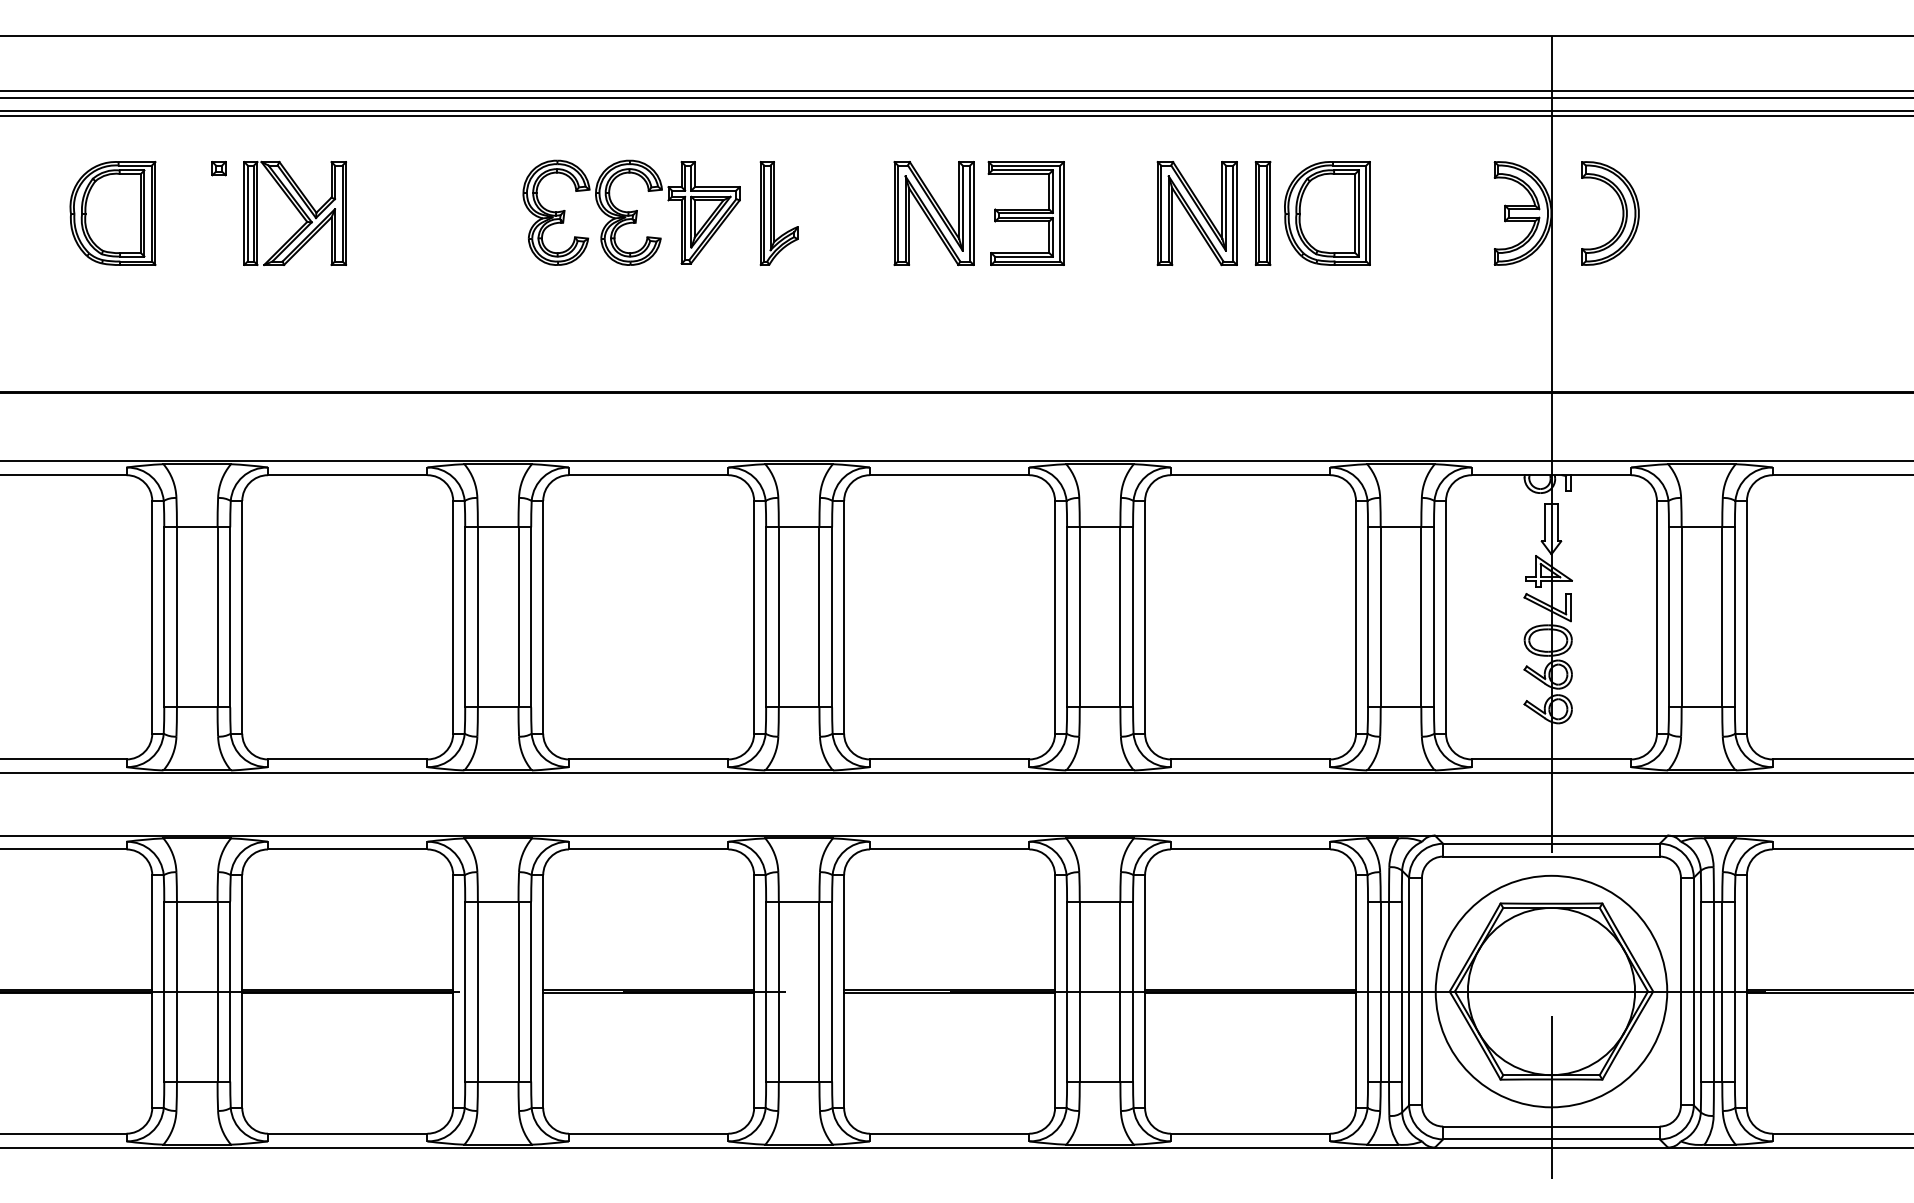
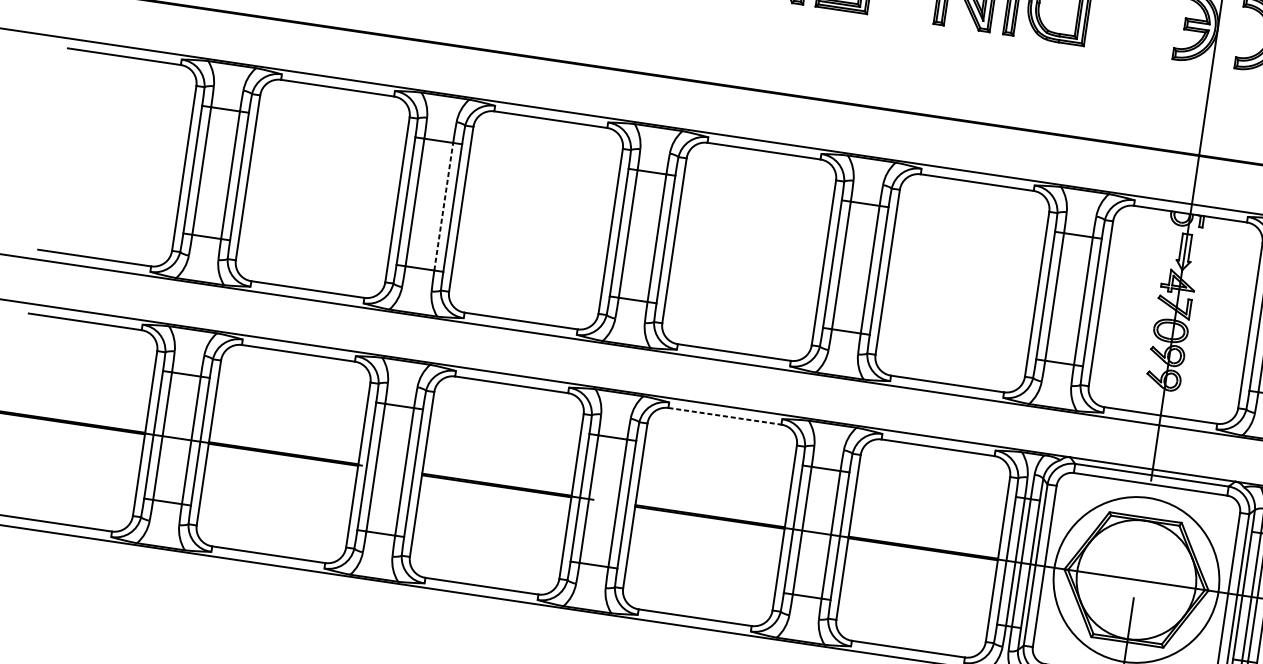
line: (518, 616) -> (443, 206), solid -> dashed
line: (949, 849) -> (724, 416), solid -> dashed

